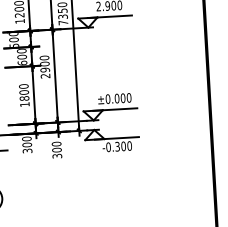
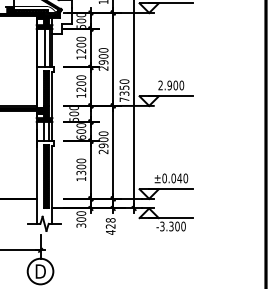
text: (24, 97) -> (81, 172), 1800 -> 1300
text: (122, 98) -> (179, 178), ±0.000 -> ±0.040
text: (108, 147) -> (162, 226), -0.300 -> -3.300
text: (56, 150) -> (110, 226), 300 -> 428

